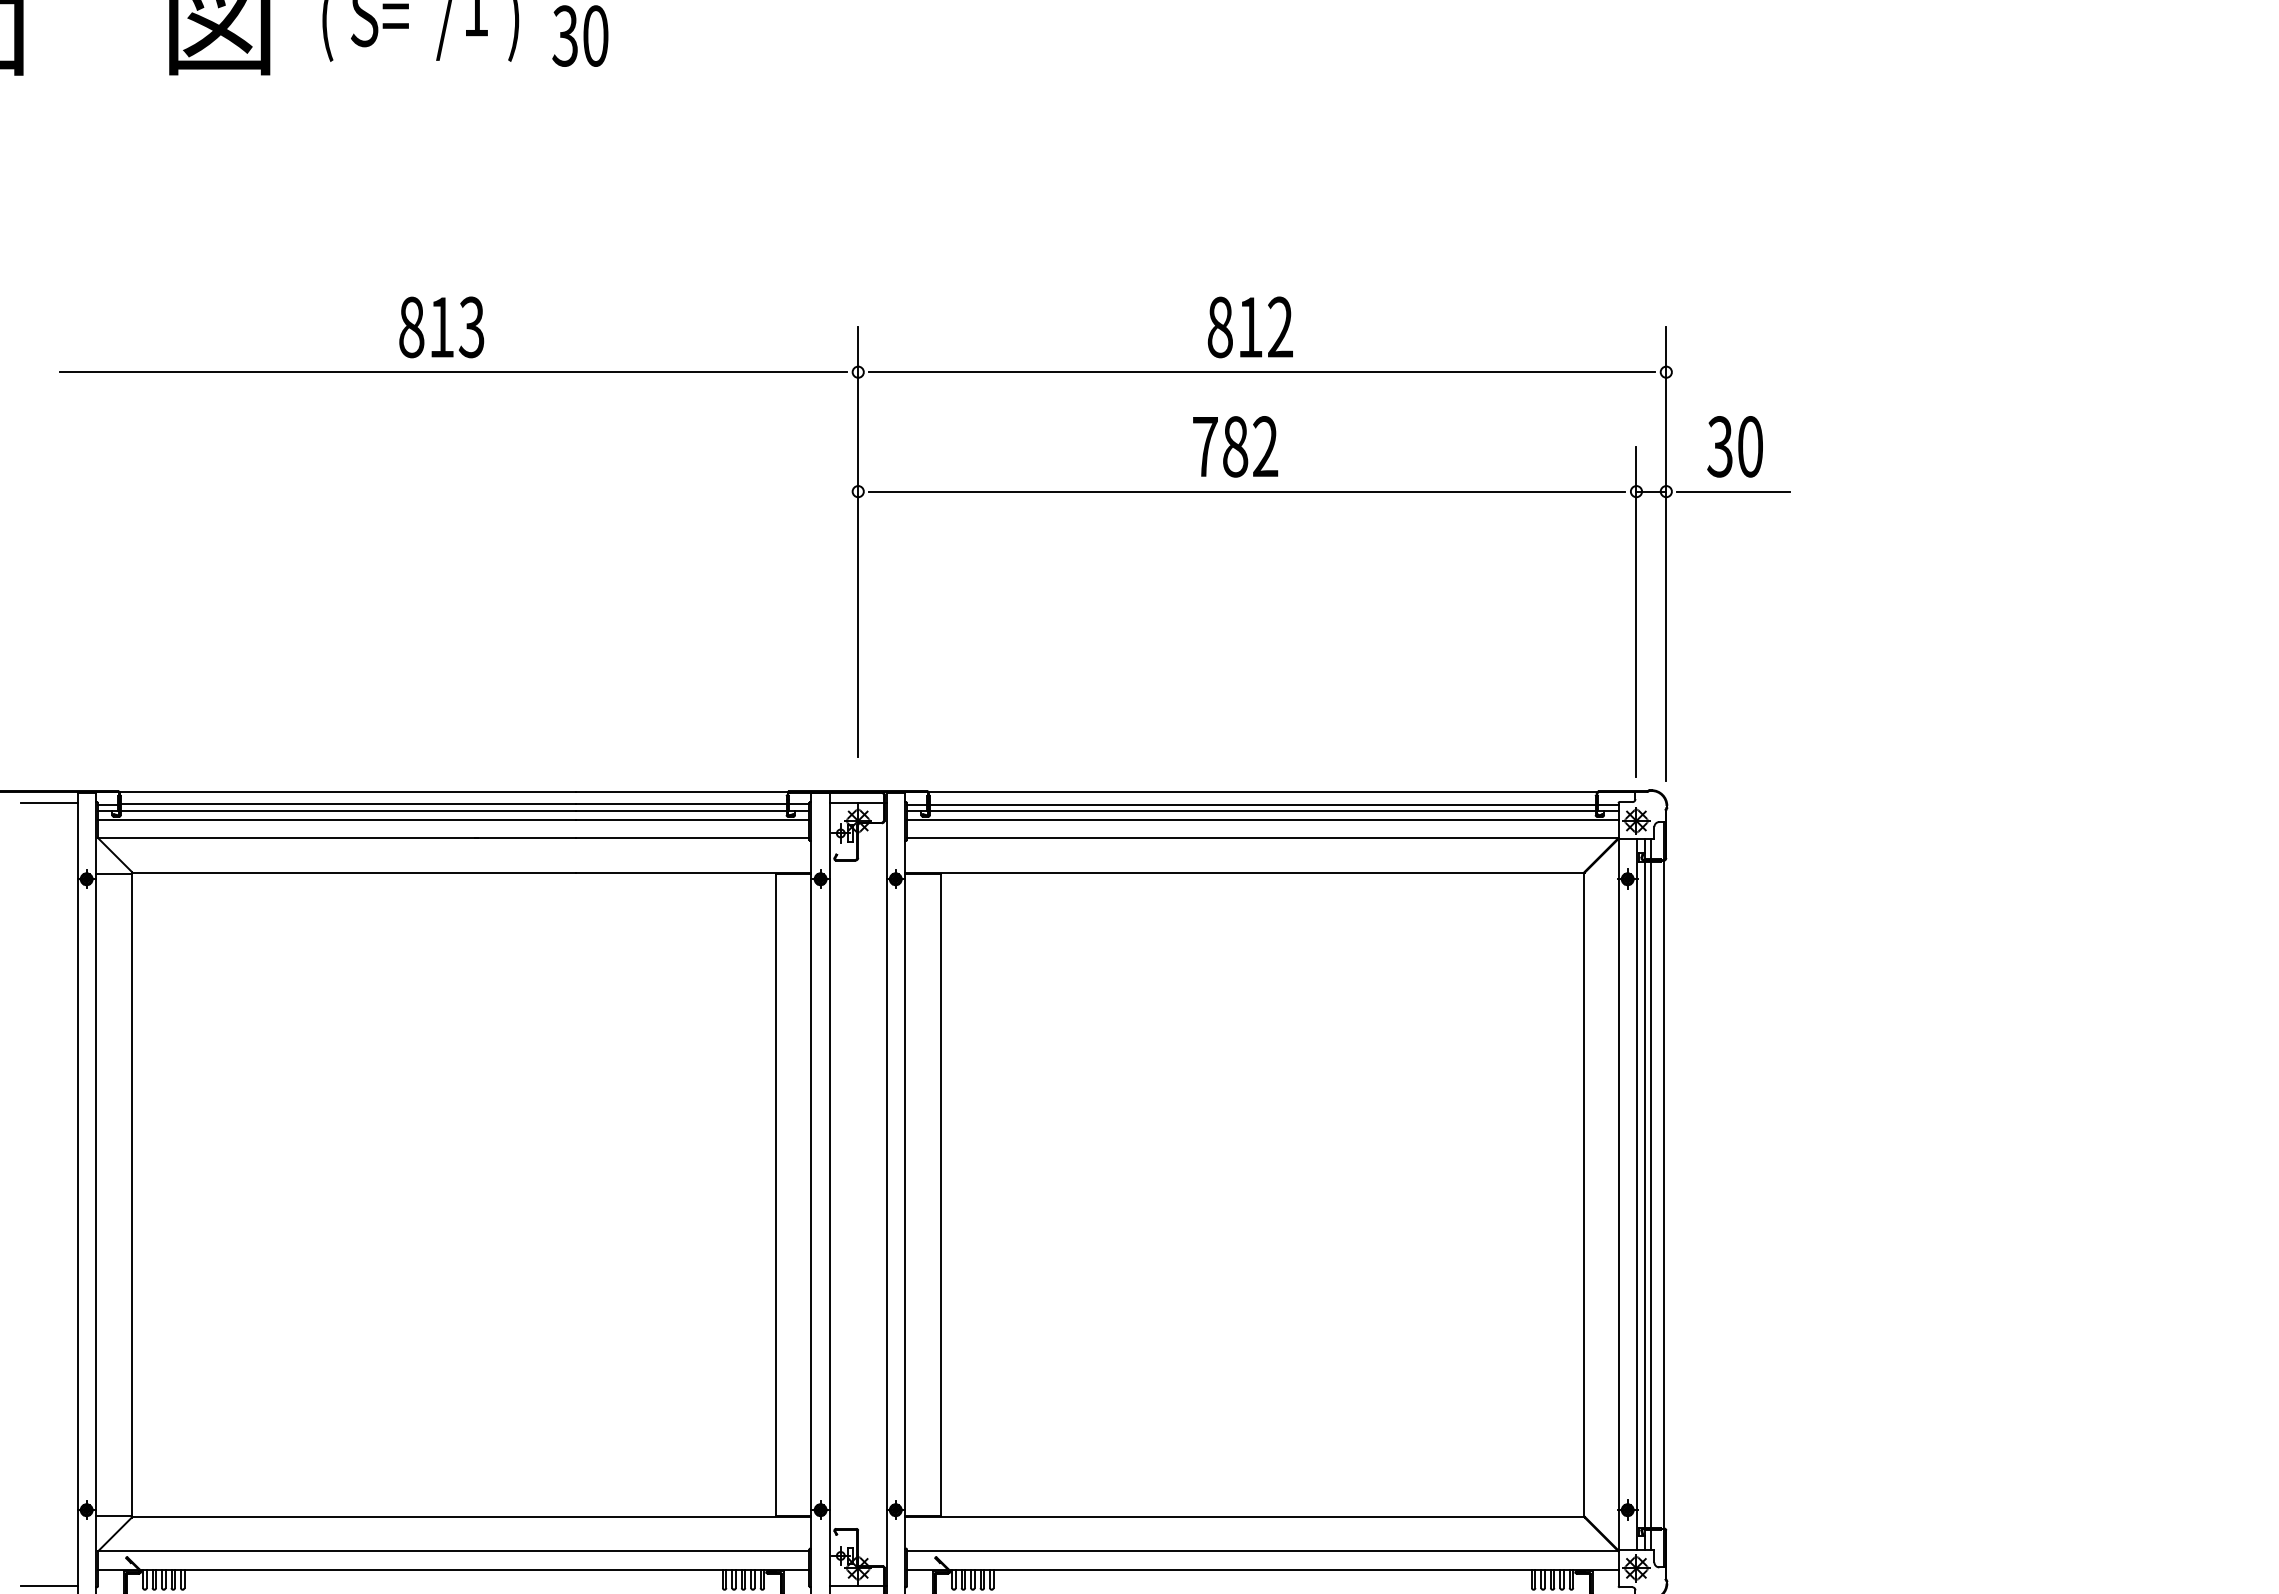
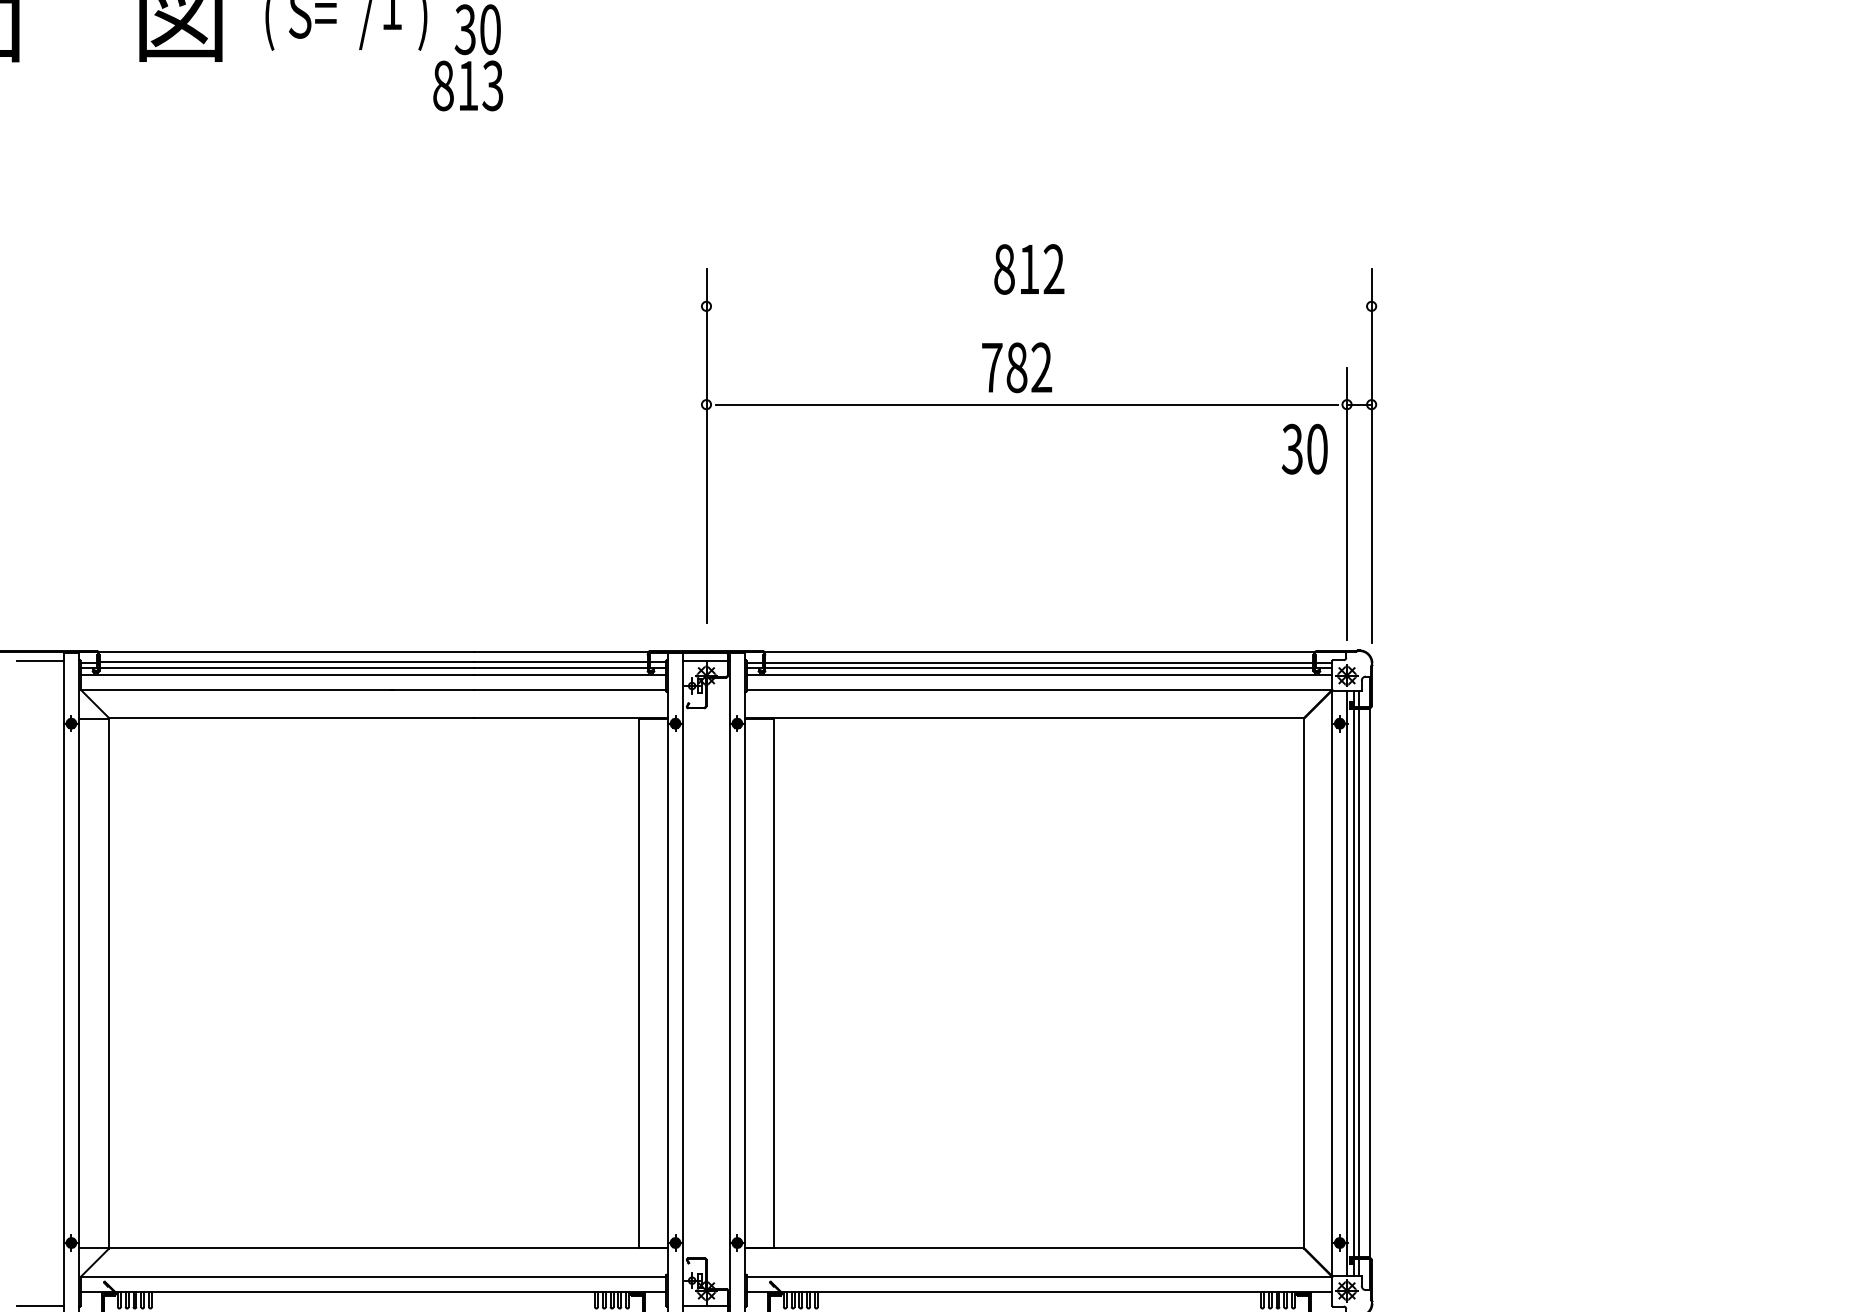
text: (441, 327) -> (468, 86), moved
line: (453, 372) -> (373, 306), removed
line: (1262, 372) -> (1039, 306), removed
text: (1734, 446) -> (1304, 448), moved
line: (1733, 491) -> (1426, 404), removed

